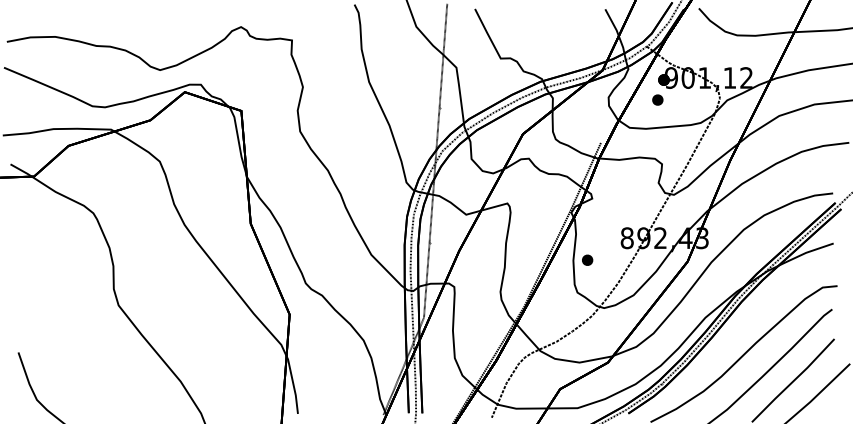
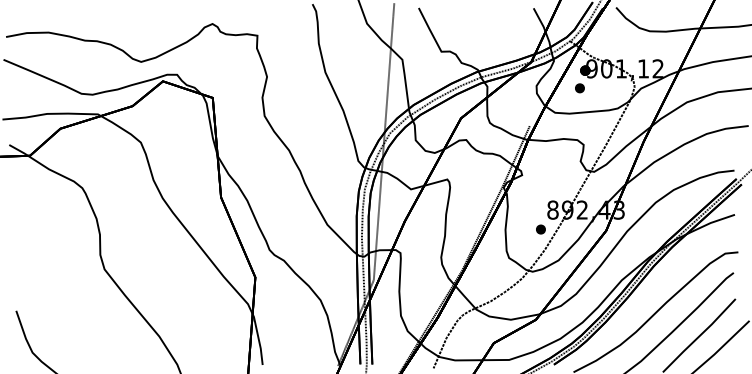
part: (587, 259) -> (540, 228), moved

